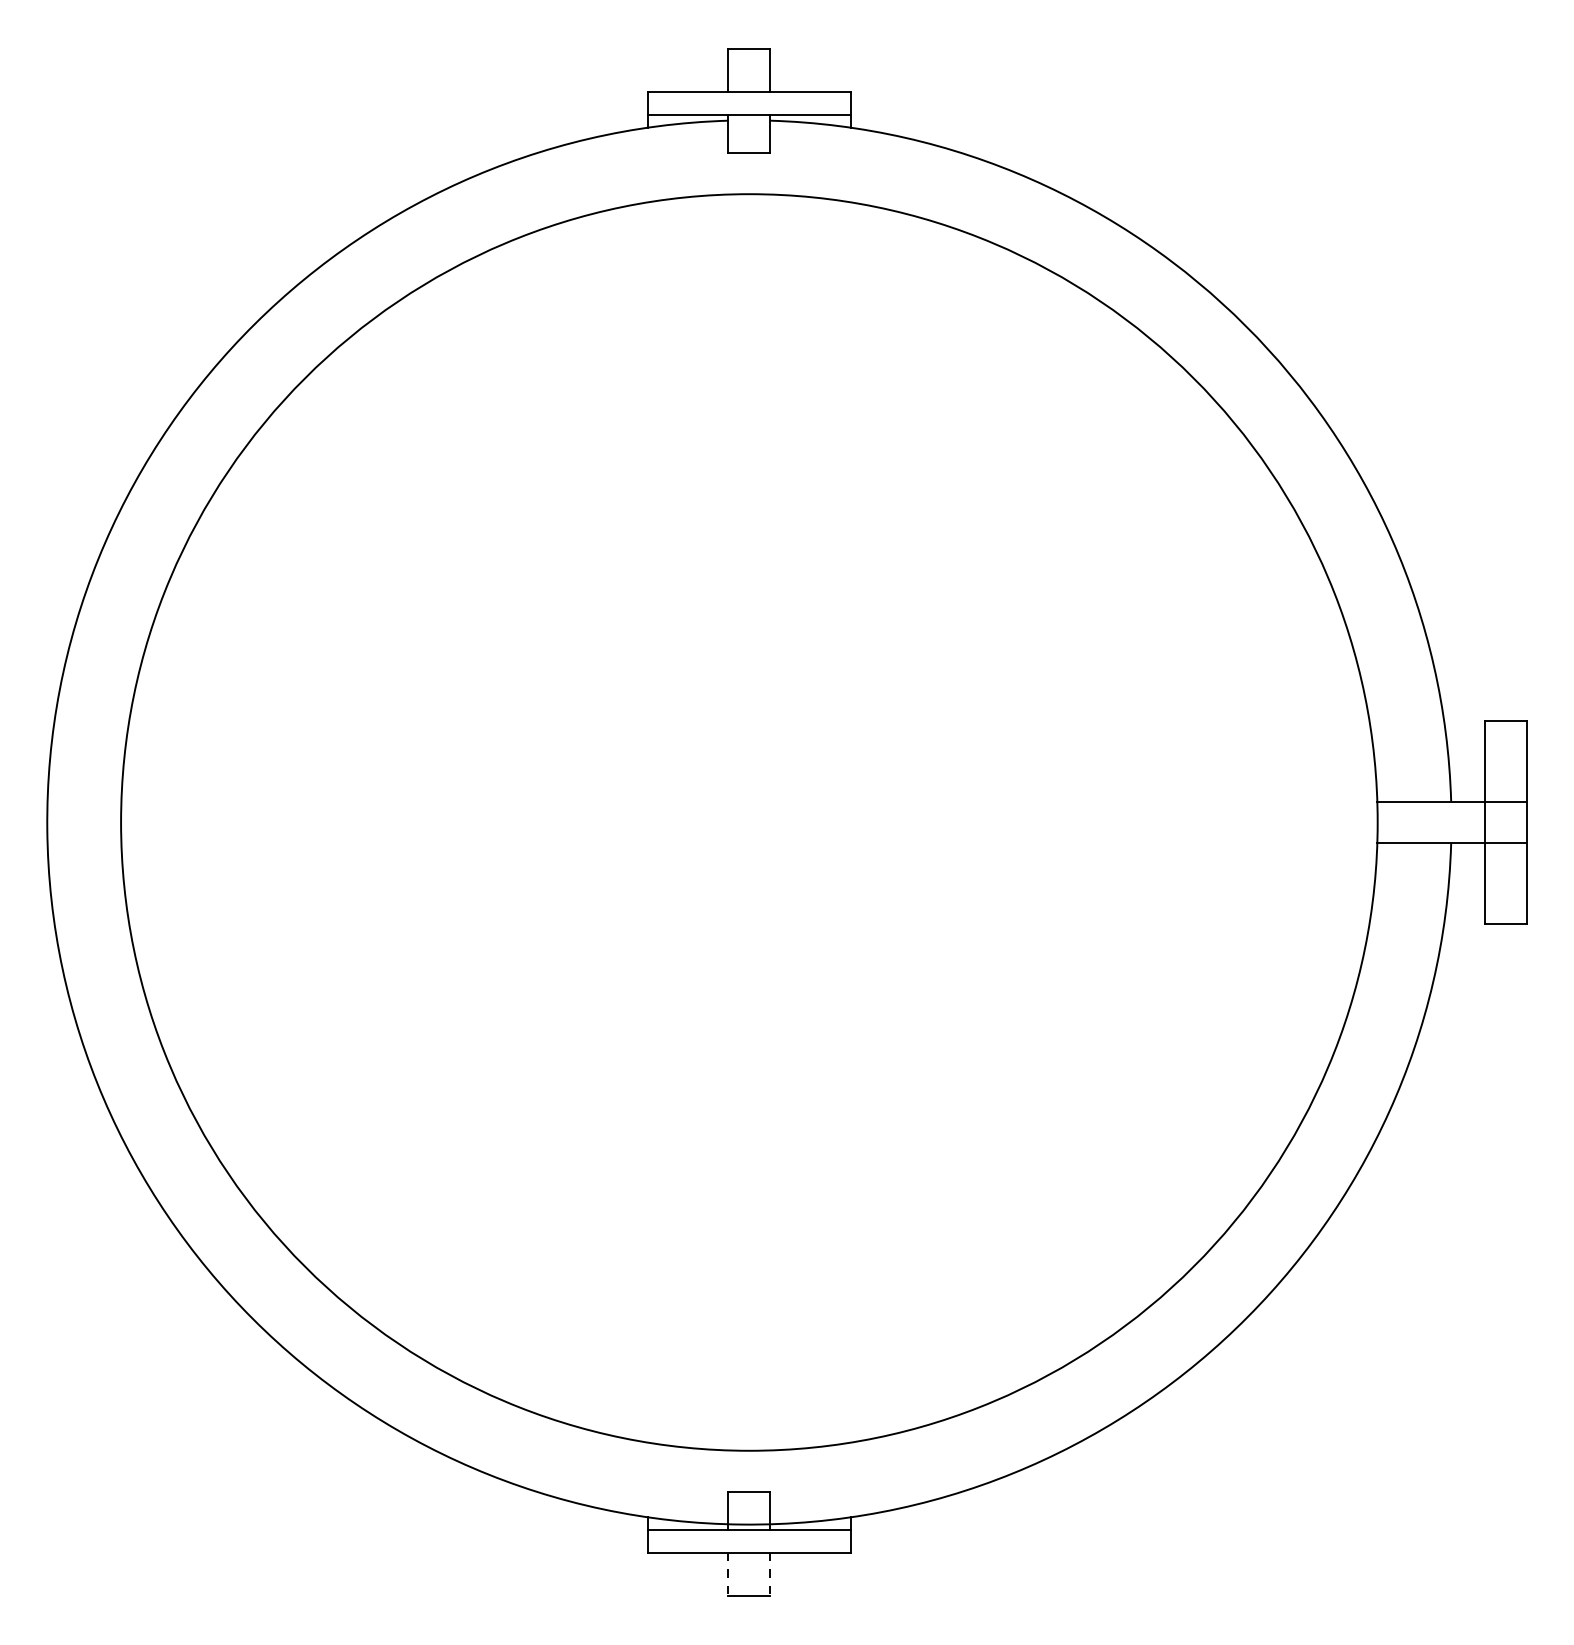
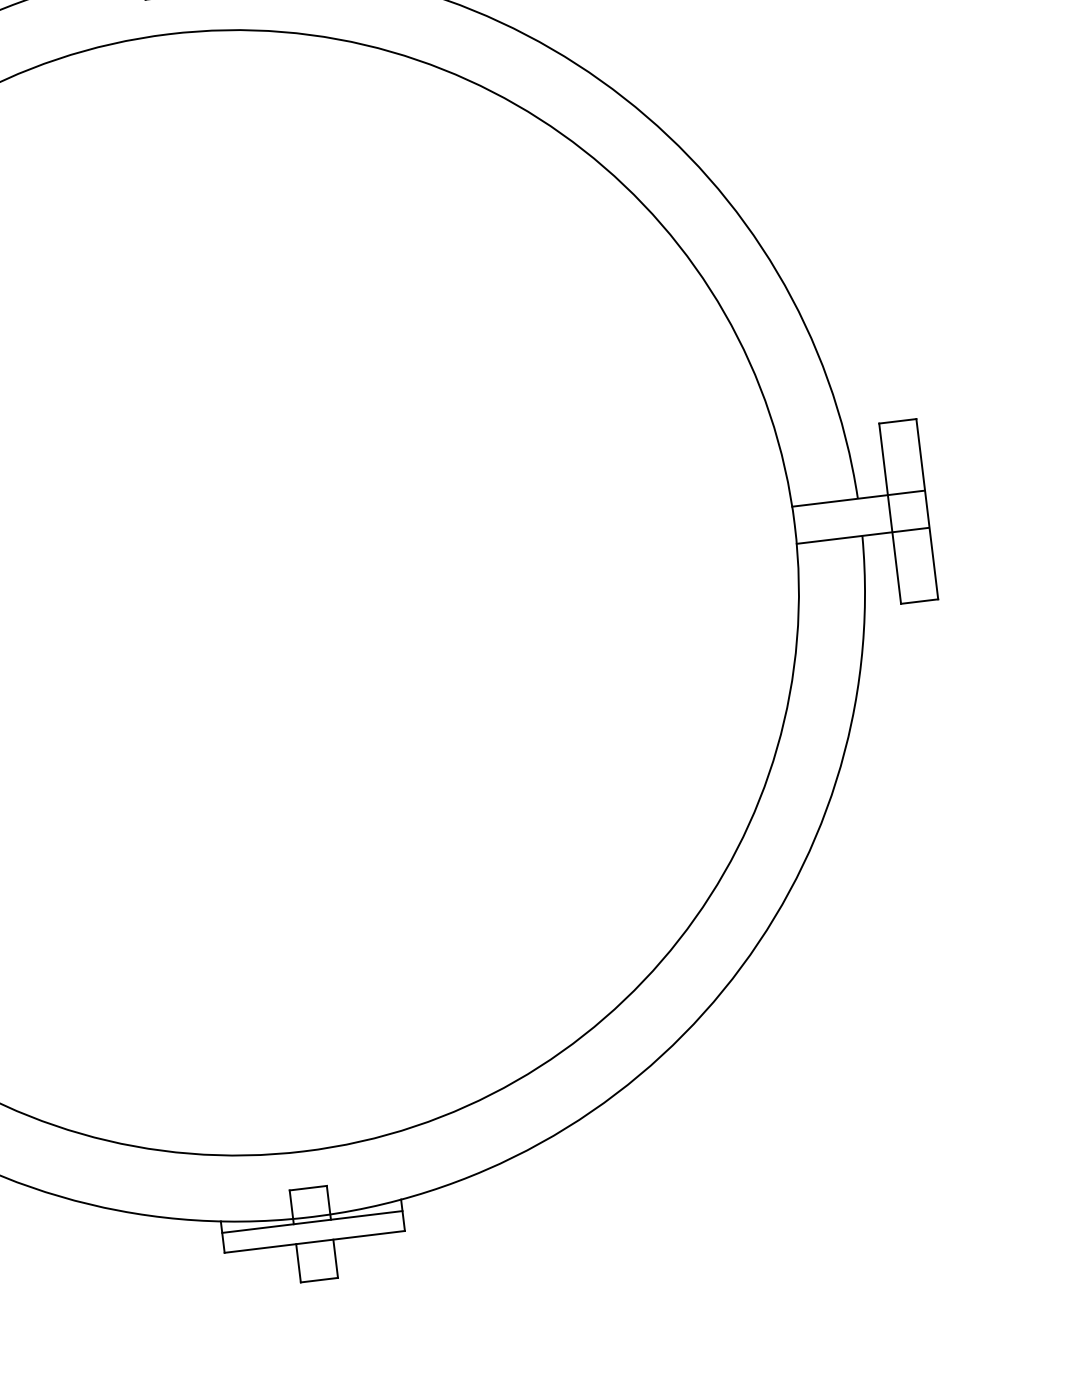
line: (728, 1574) -> (298, 1263), dashed -> solid
line: (770, 1574) -> (335, 1259), dashed -> solid

